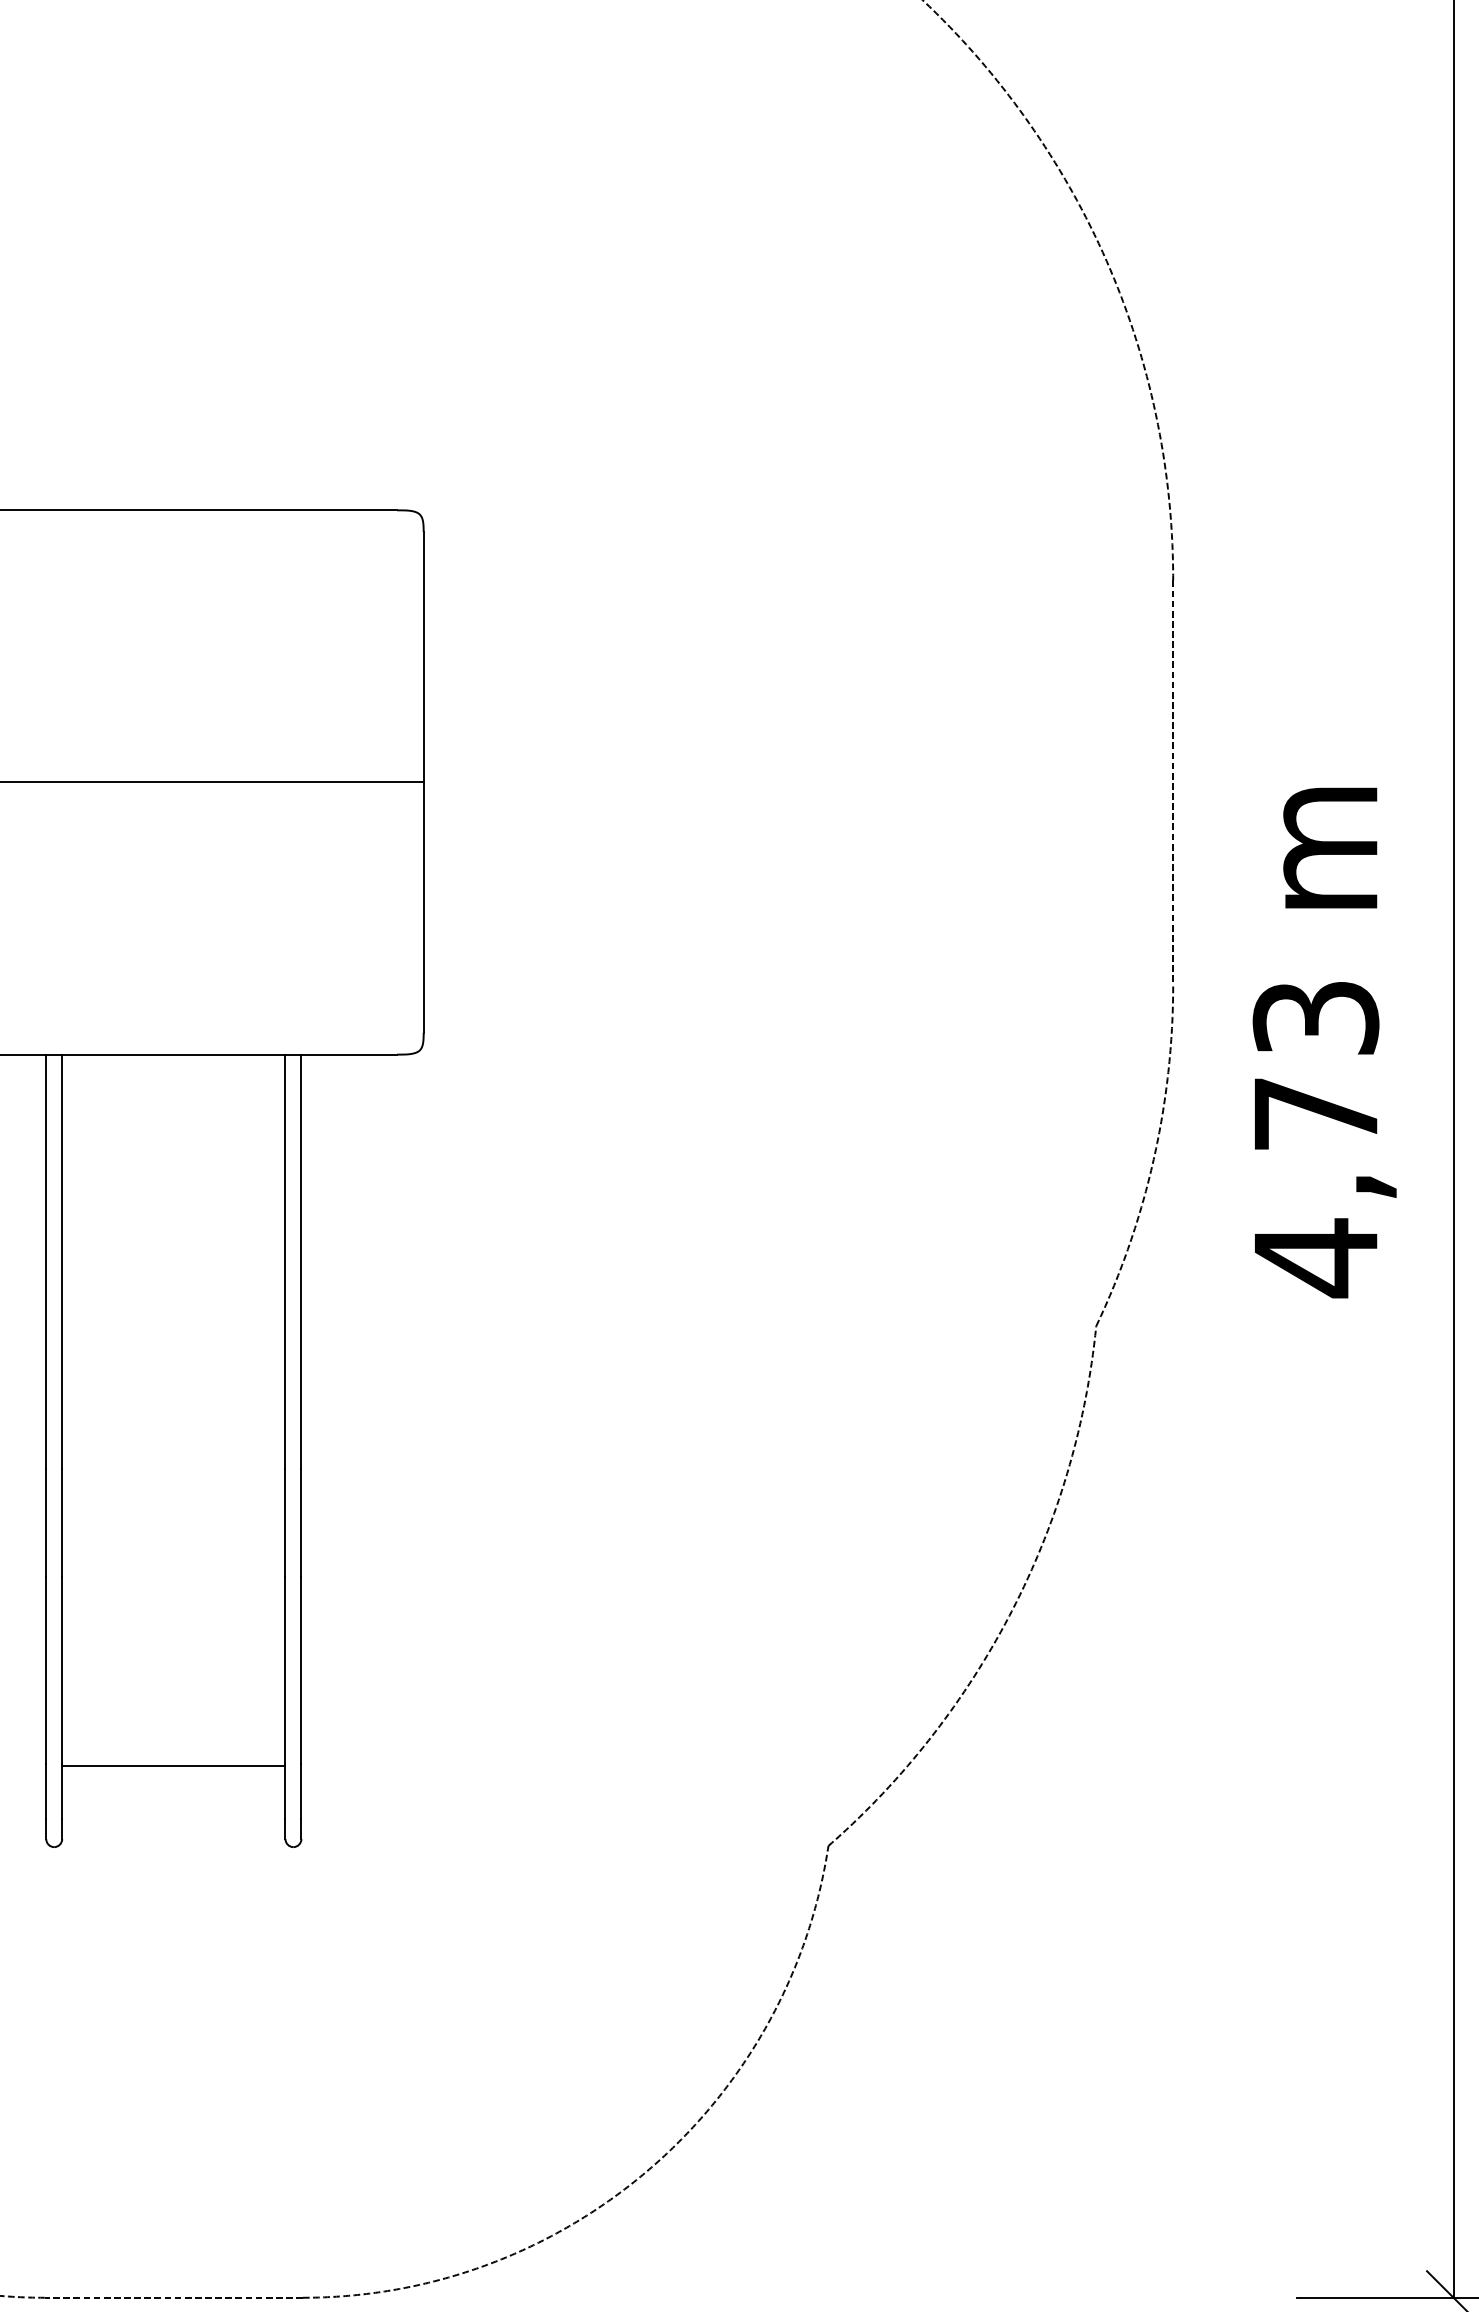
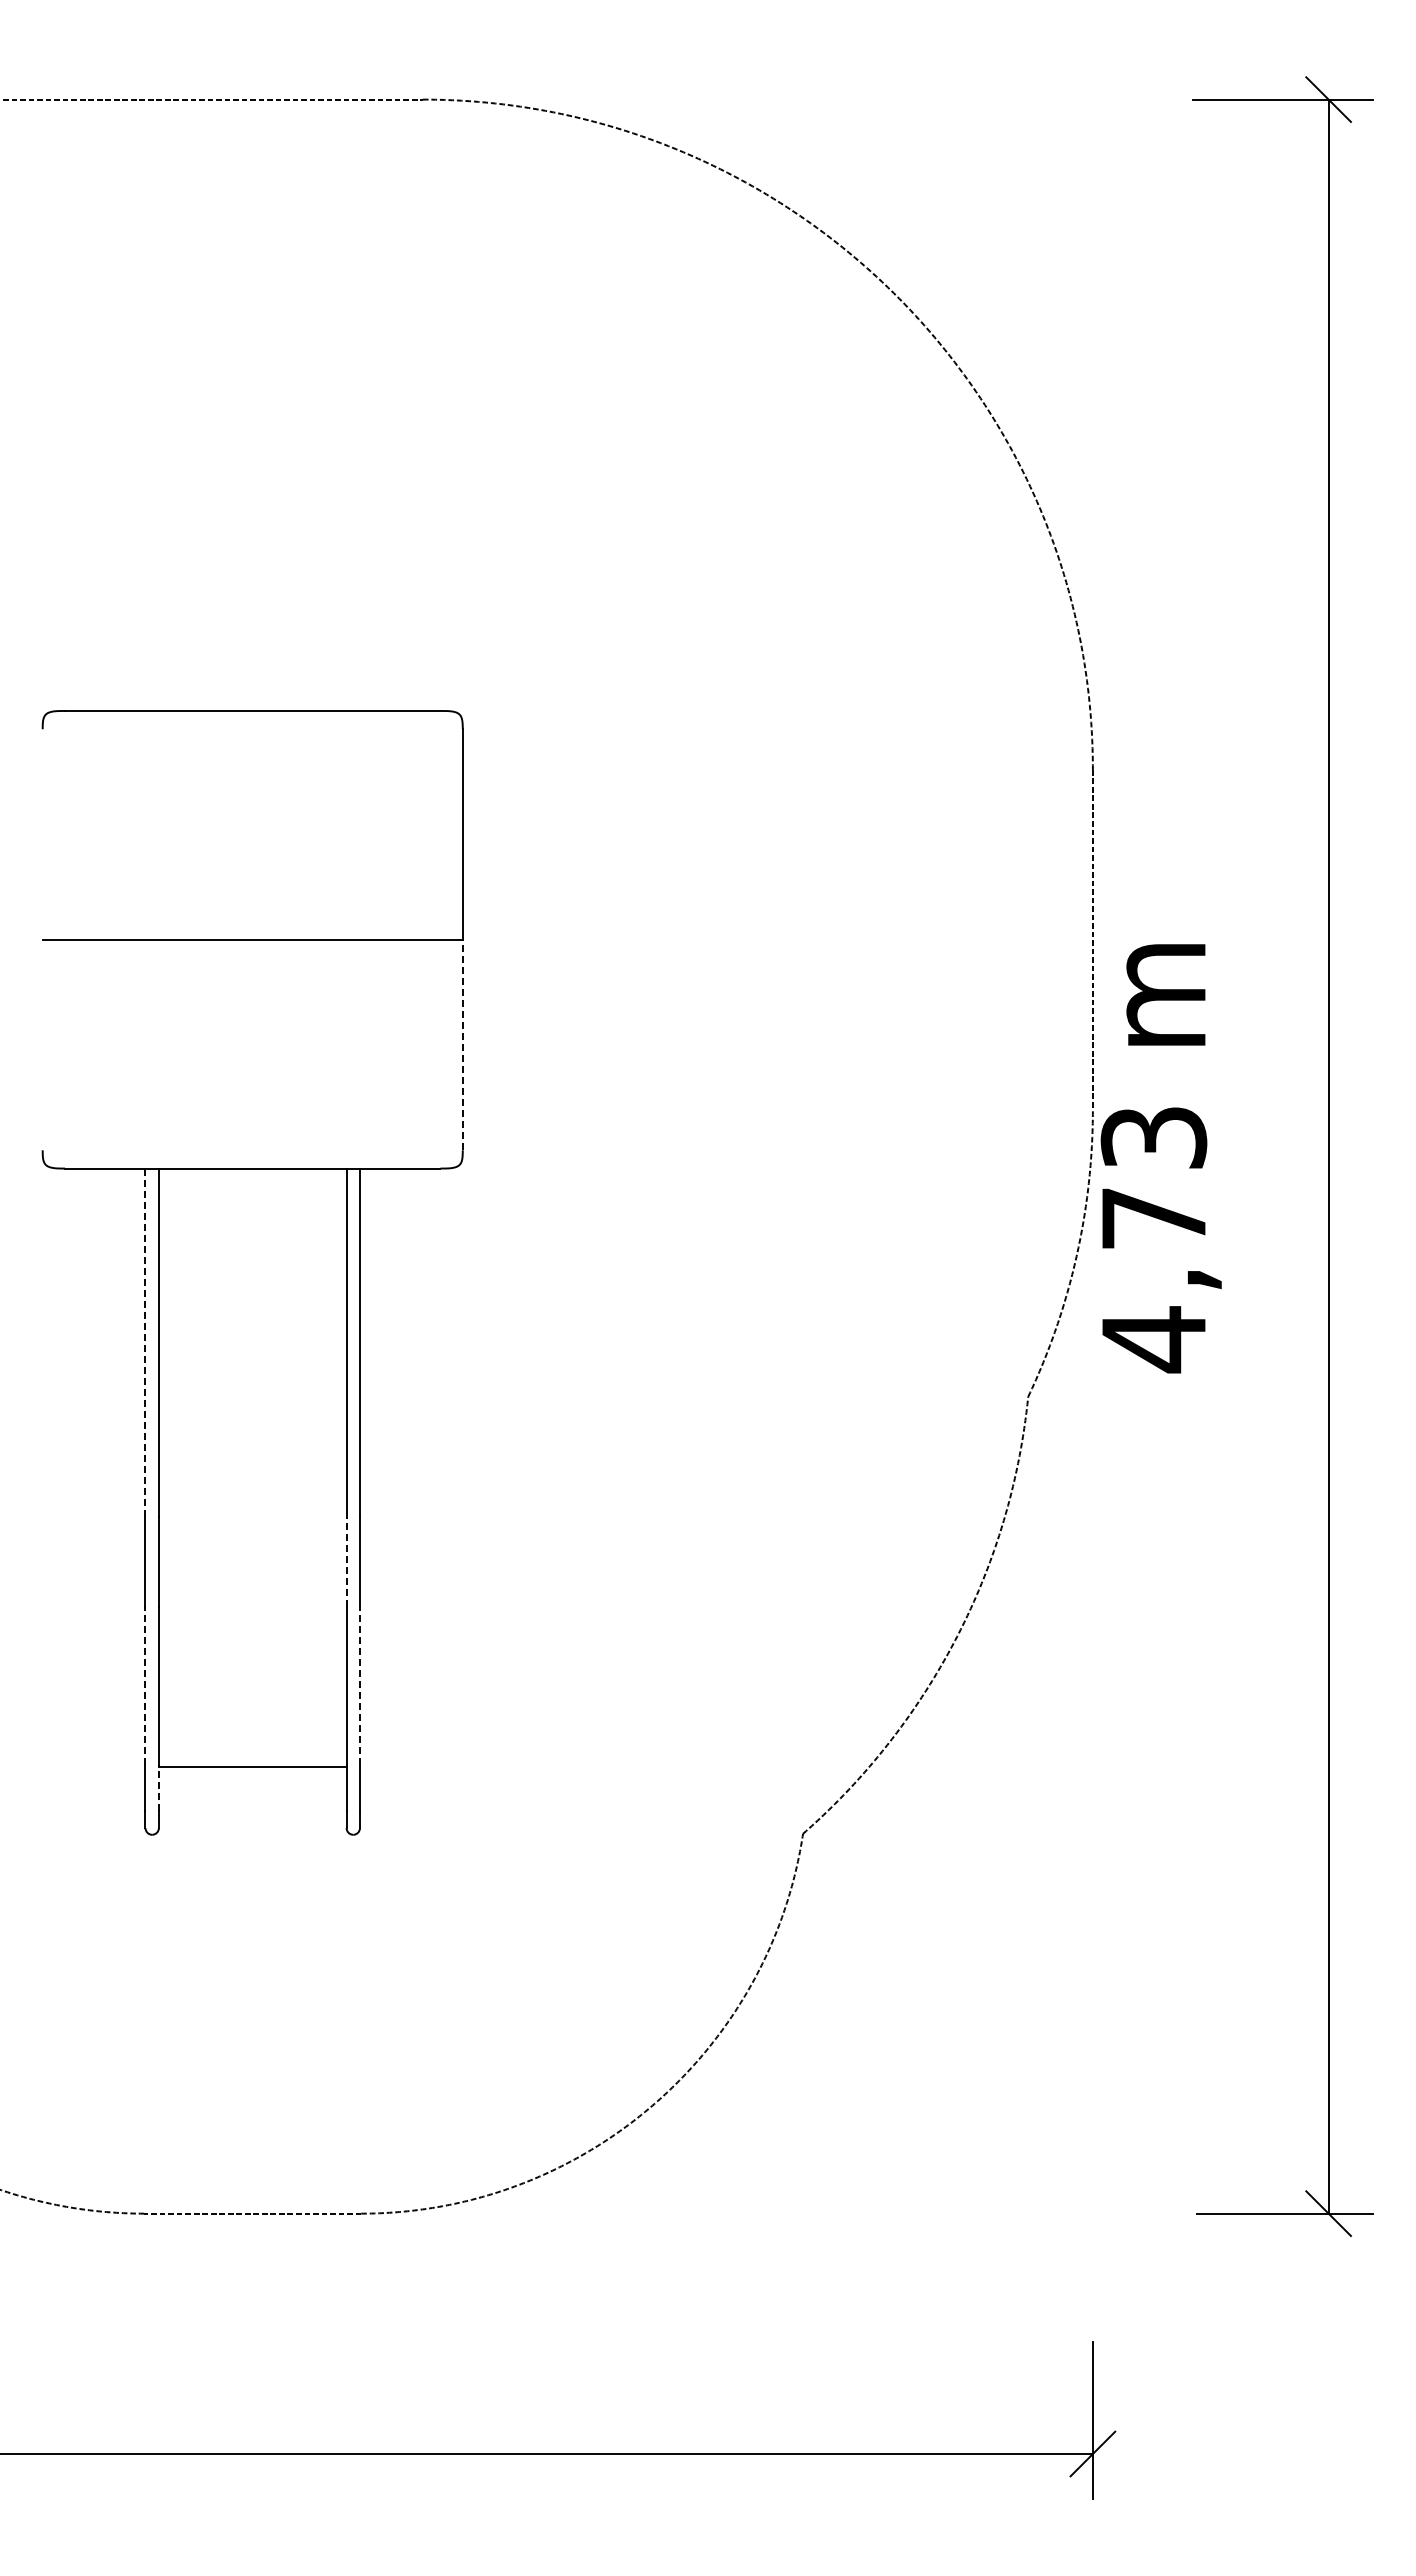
line: (423, 907) -> (462, 1044), solid -> dashed
text: (1323, 1042) -> (1160, 1158), moved
line: (46, 1261) -> (145, 1342), solid -> dashed
line: (285, 1522) -> (346, 1561), solid -> dashed
line: (46, 1670) -> (145, 1686), solid -> dashed
line: (302, 1670) -> (360, 1686), solid -> dashed
line: (61, 1790) -> (158, 1787), solid -> dashed

